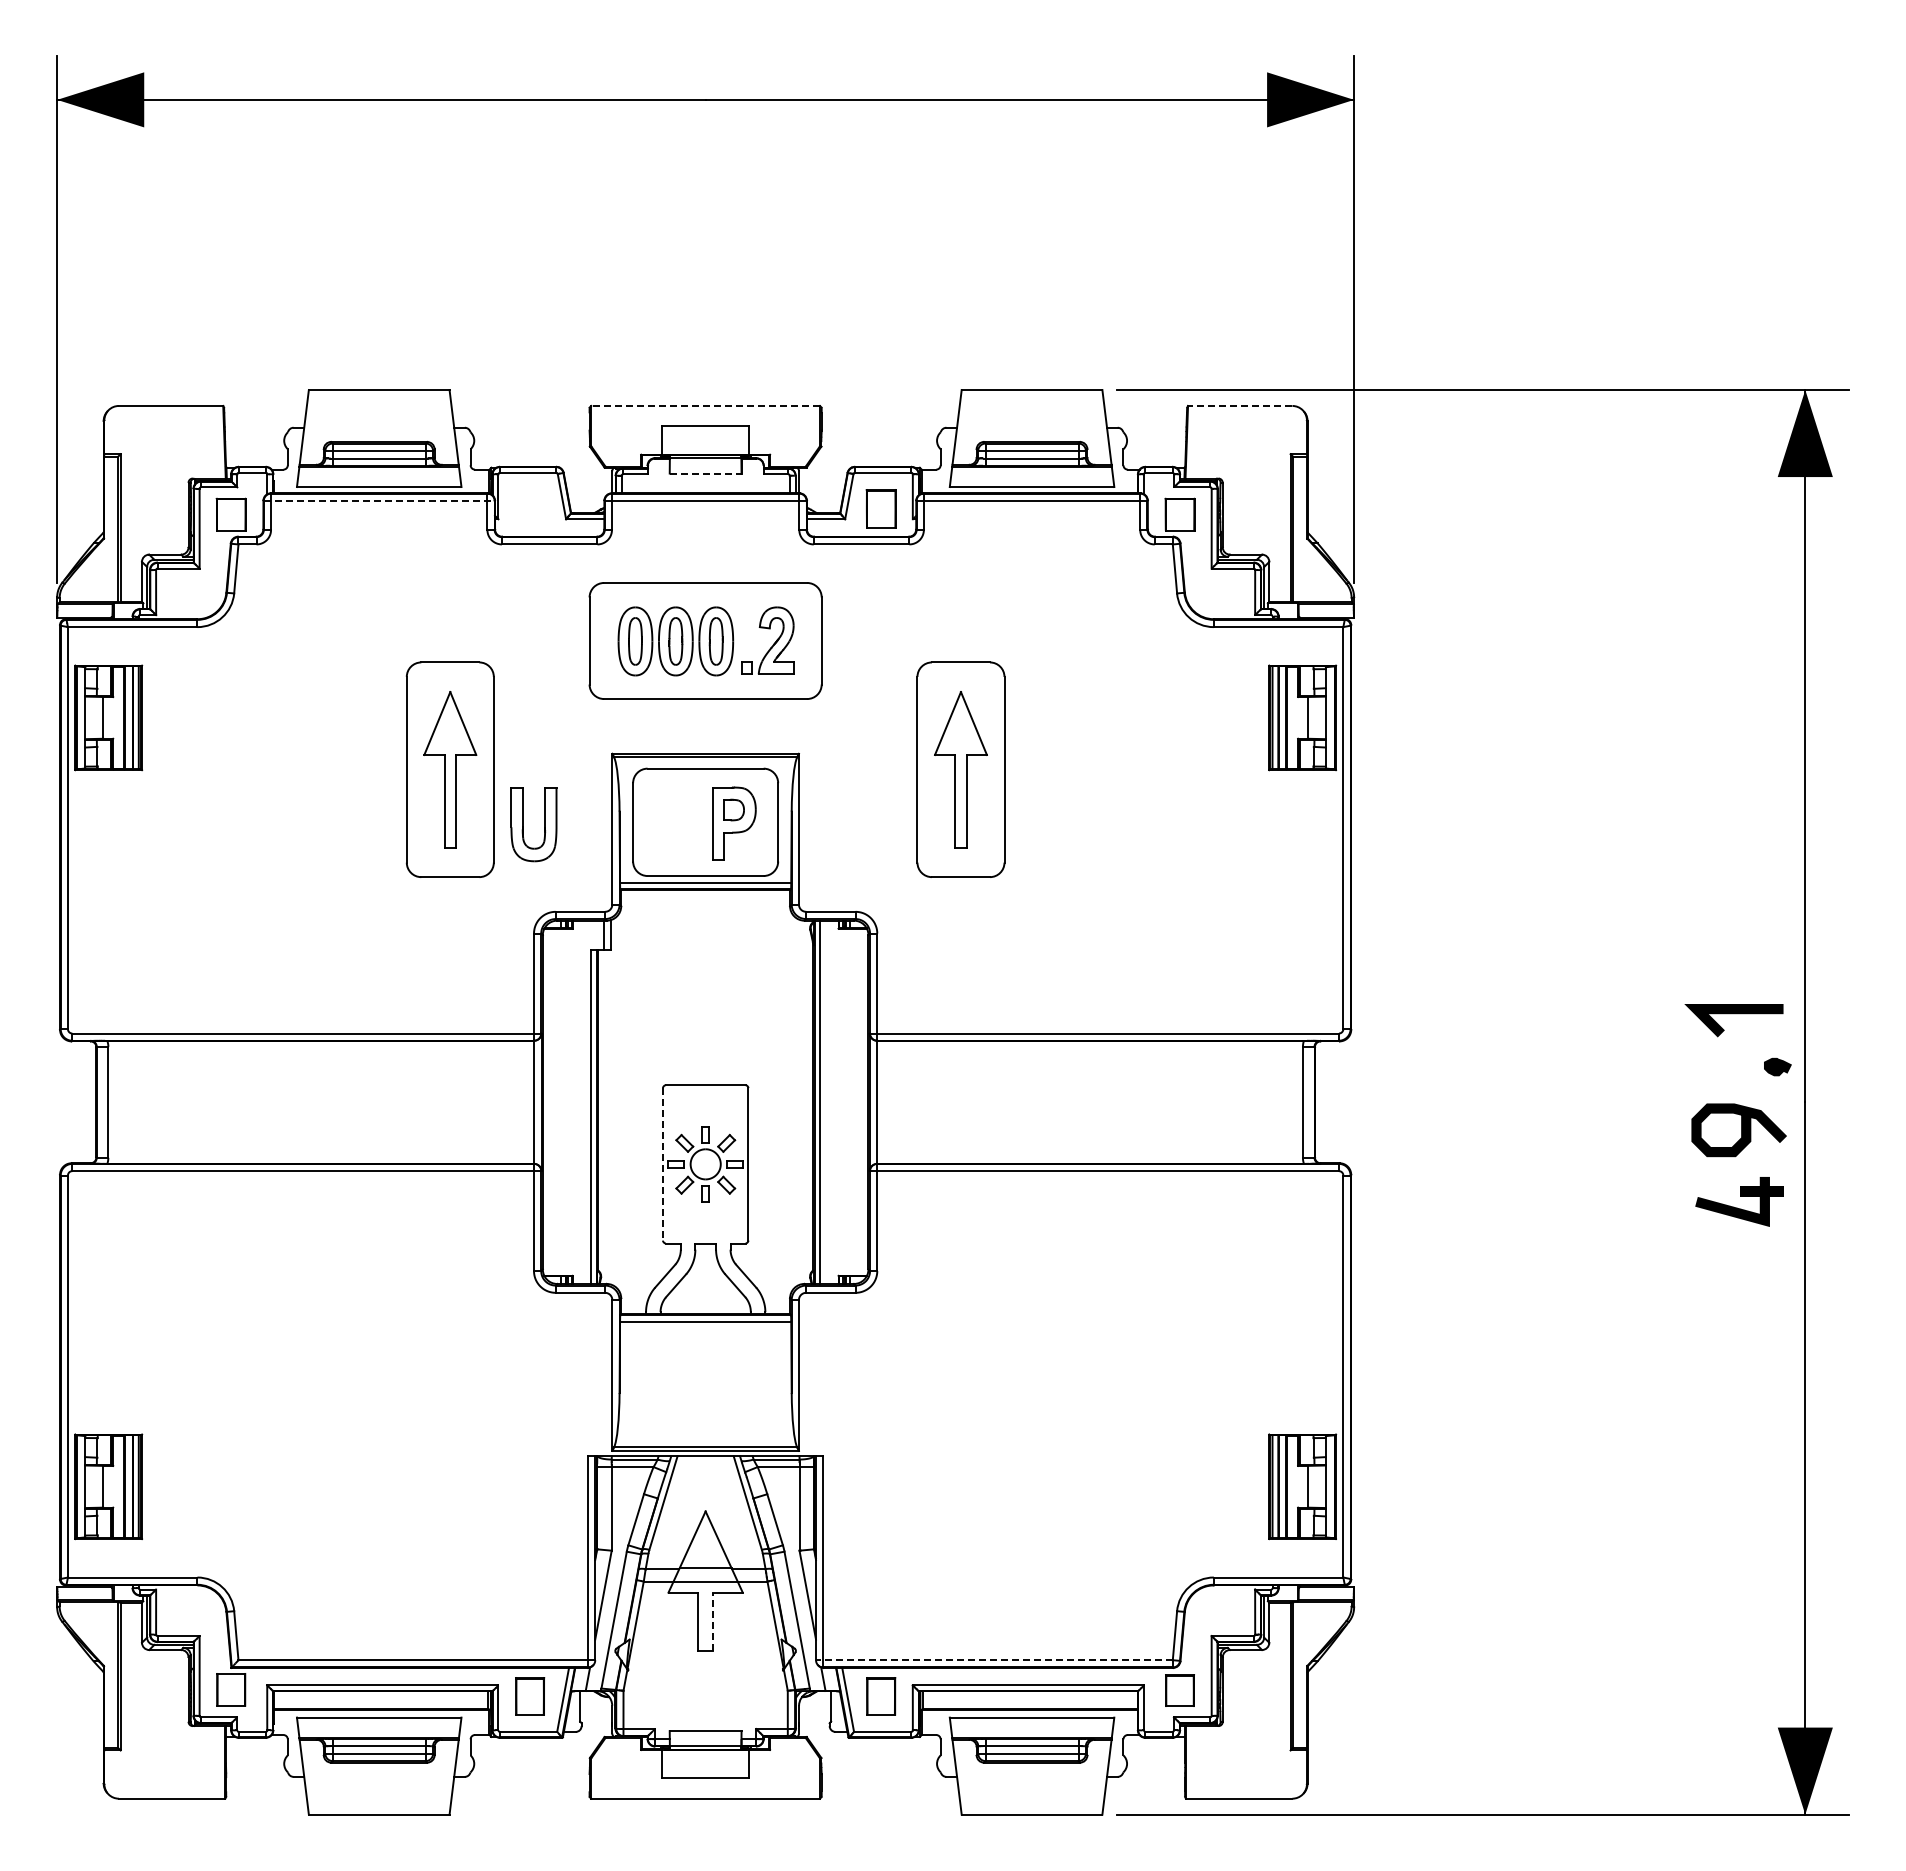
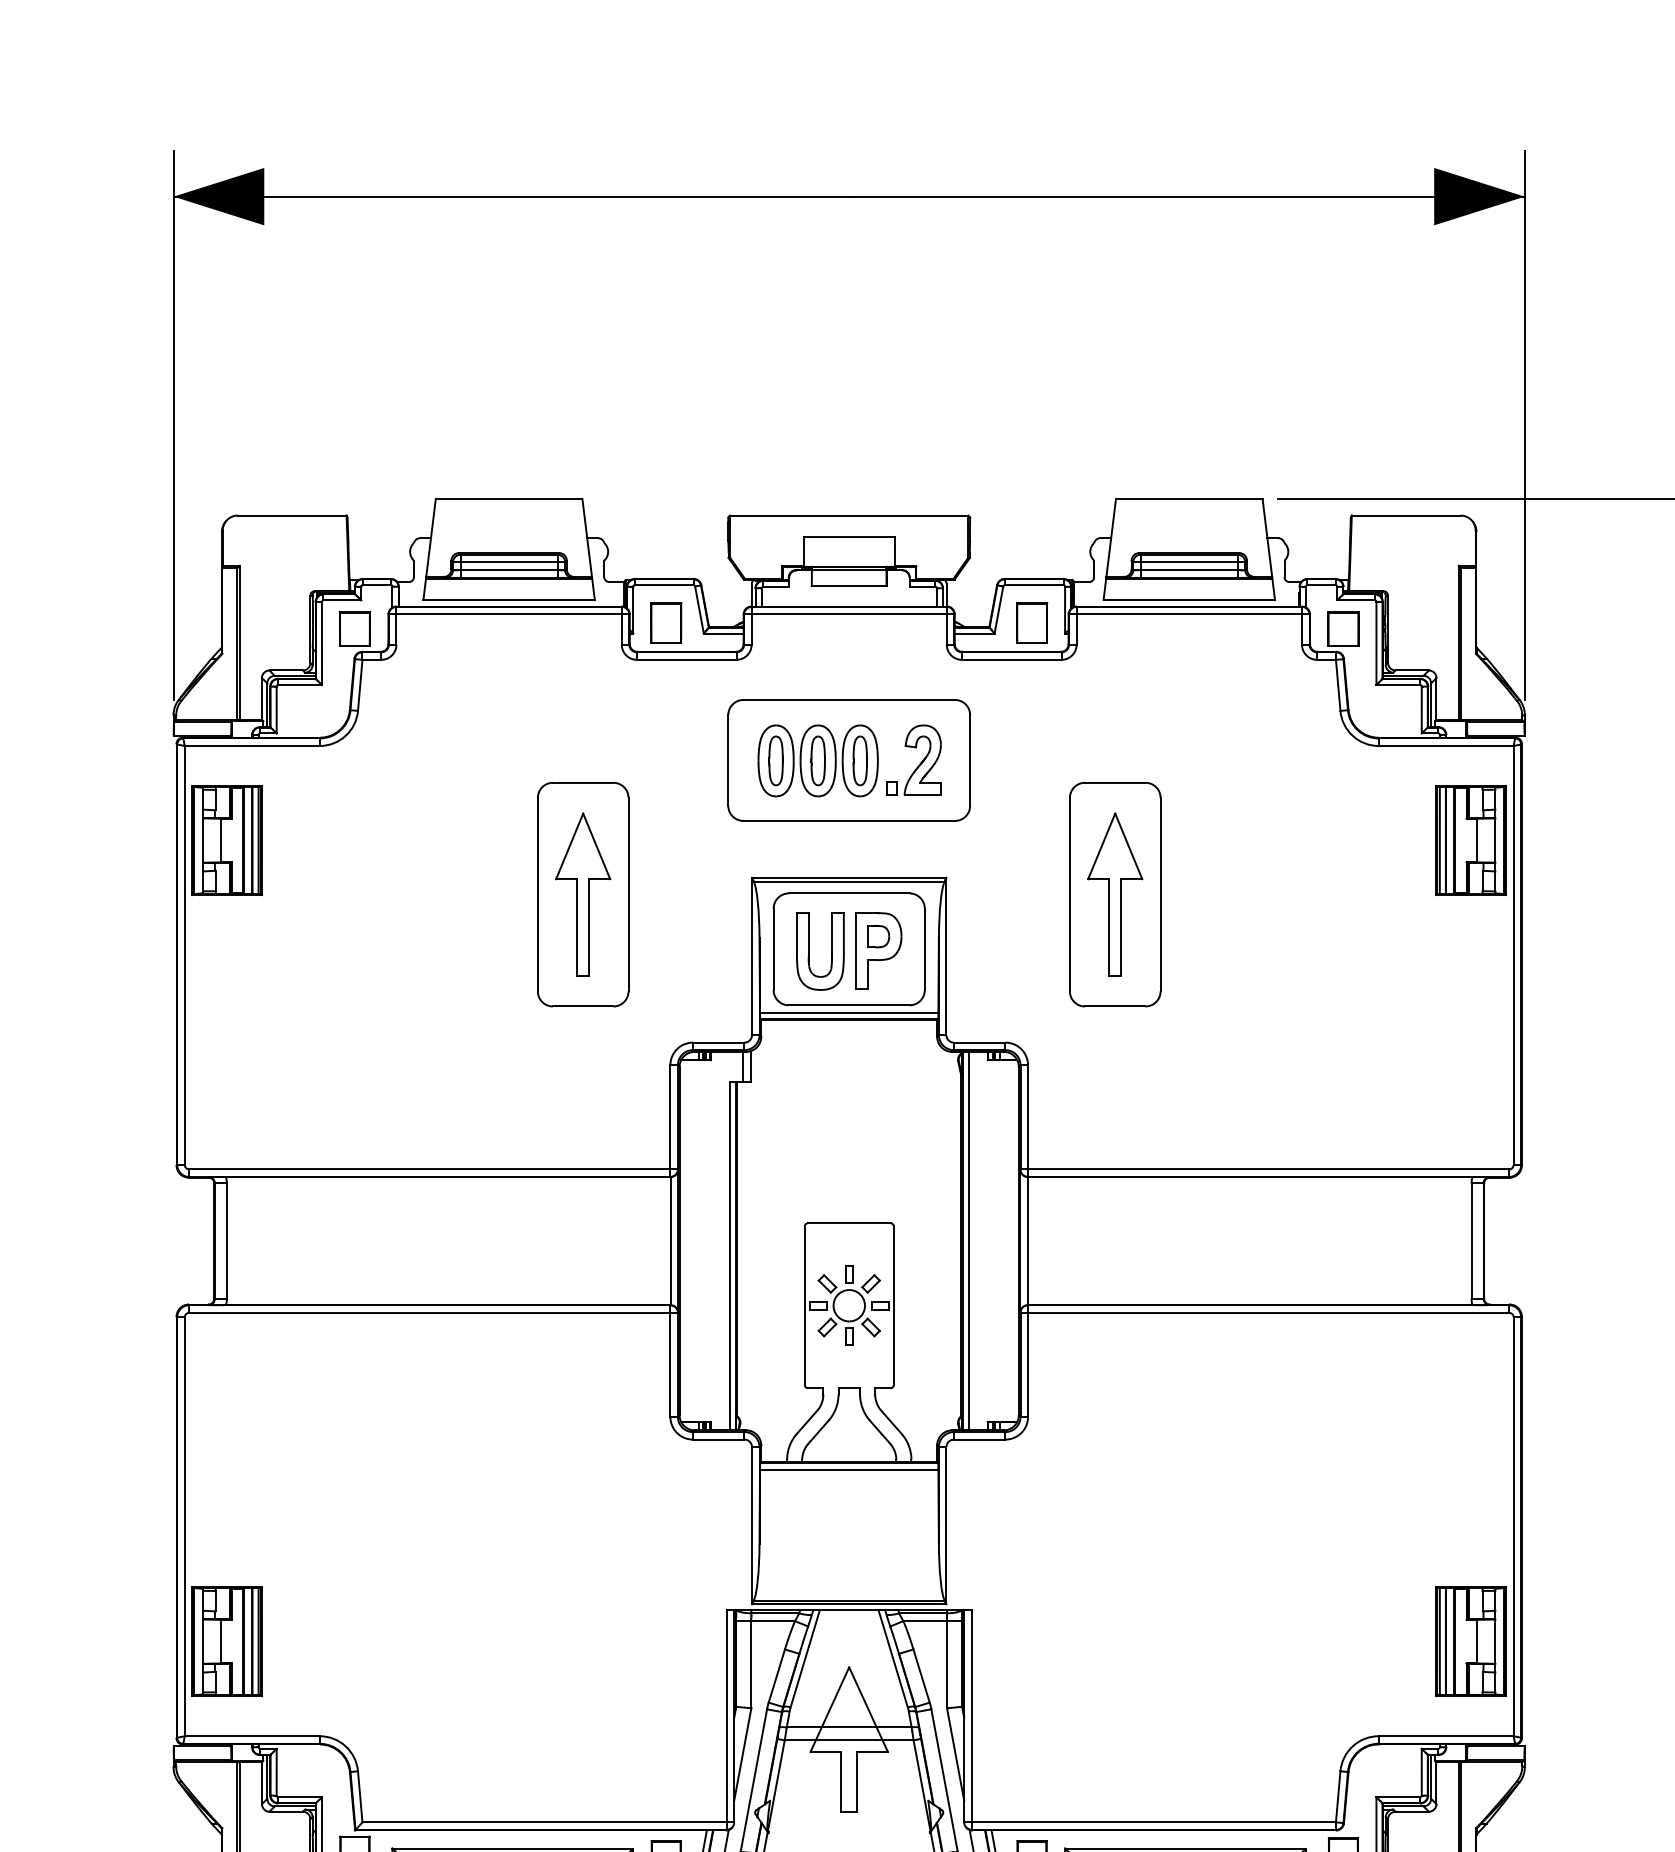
line: (705, 405) -> (849, 515), dashed -> solid
line: (1239, 405) -> (1405, 515), dashed -> solid
line: (705, 473) -> (849, 585), dashed -> solid
line: (379, 500) -> (509, 614), dashed -> solid
part: (529, 508) -> (665, 622), added
part: (523, 824) -> (809, 951), moved
line: (662, 1164) -> (804, 1305), dashed -> solid
line: (713, 1621) -> (857, 1782), dashed -> solid
line: (993, 1660) -> (1149, 1822), dashed -> solid

